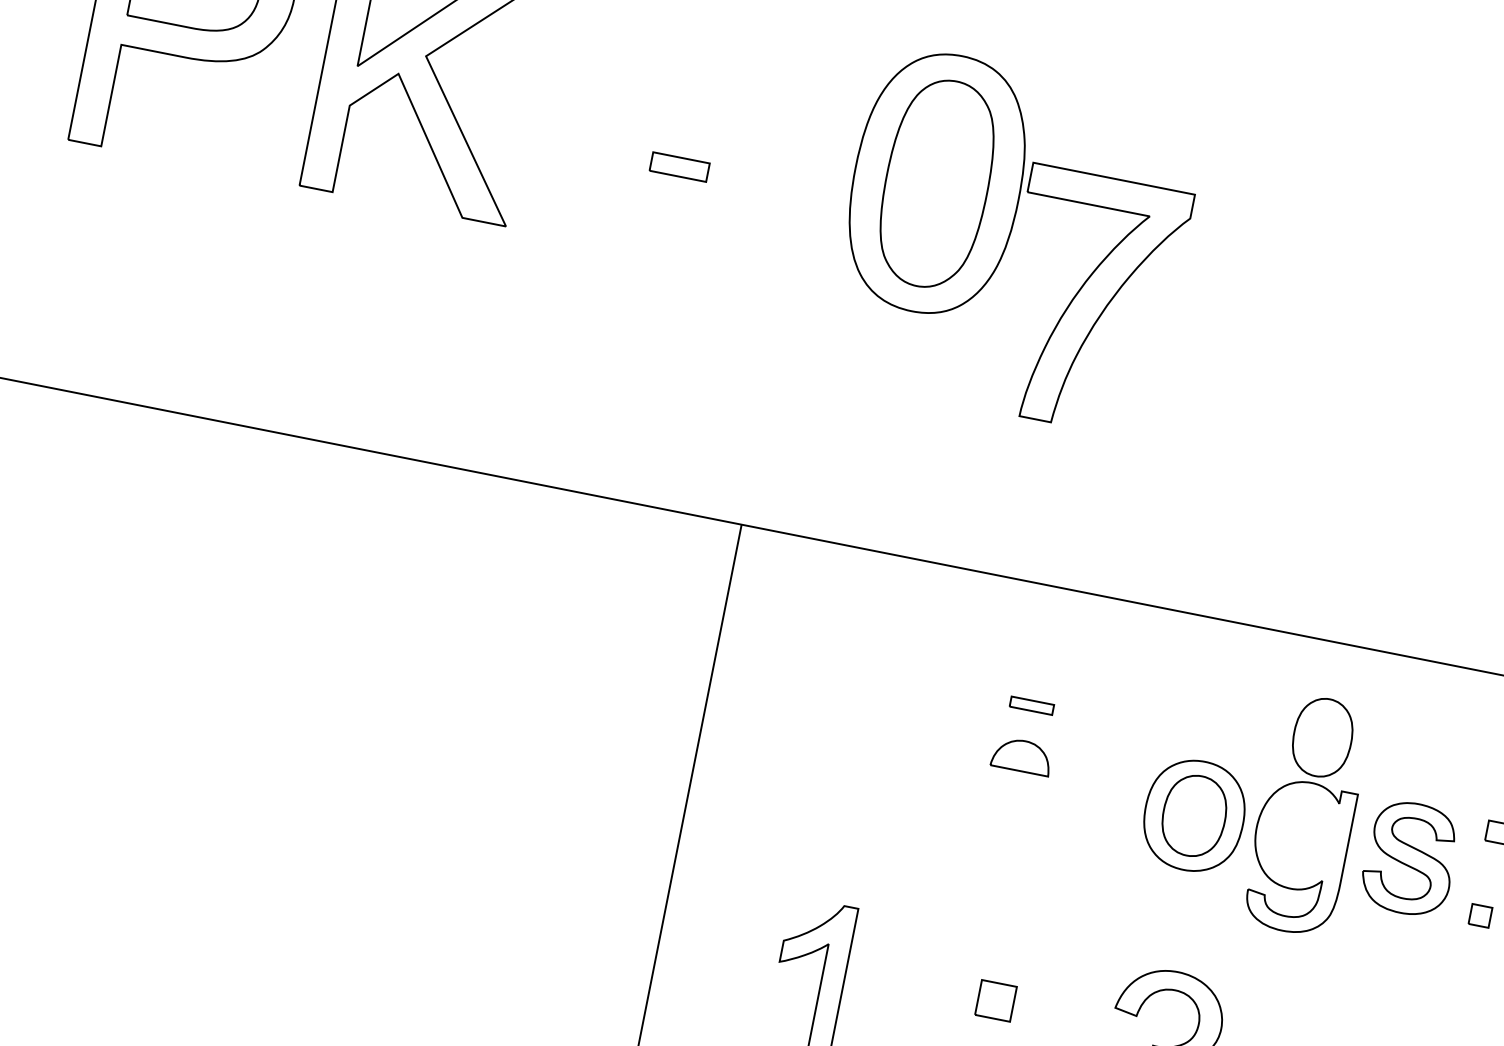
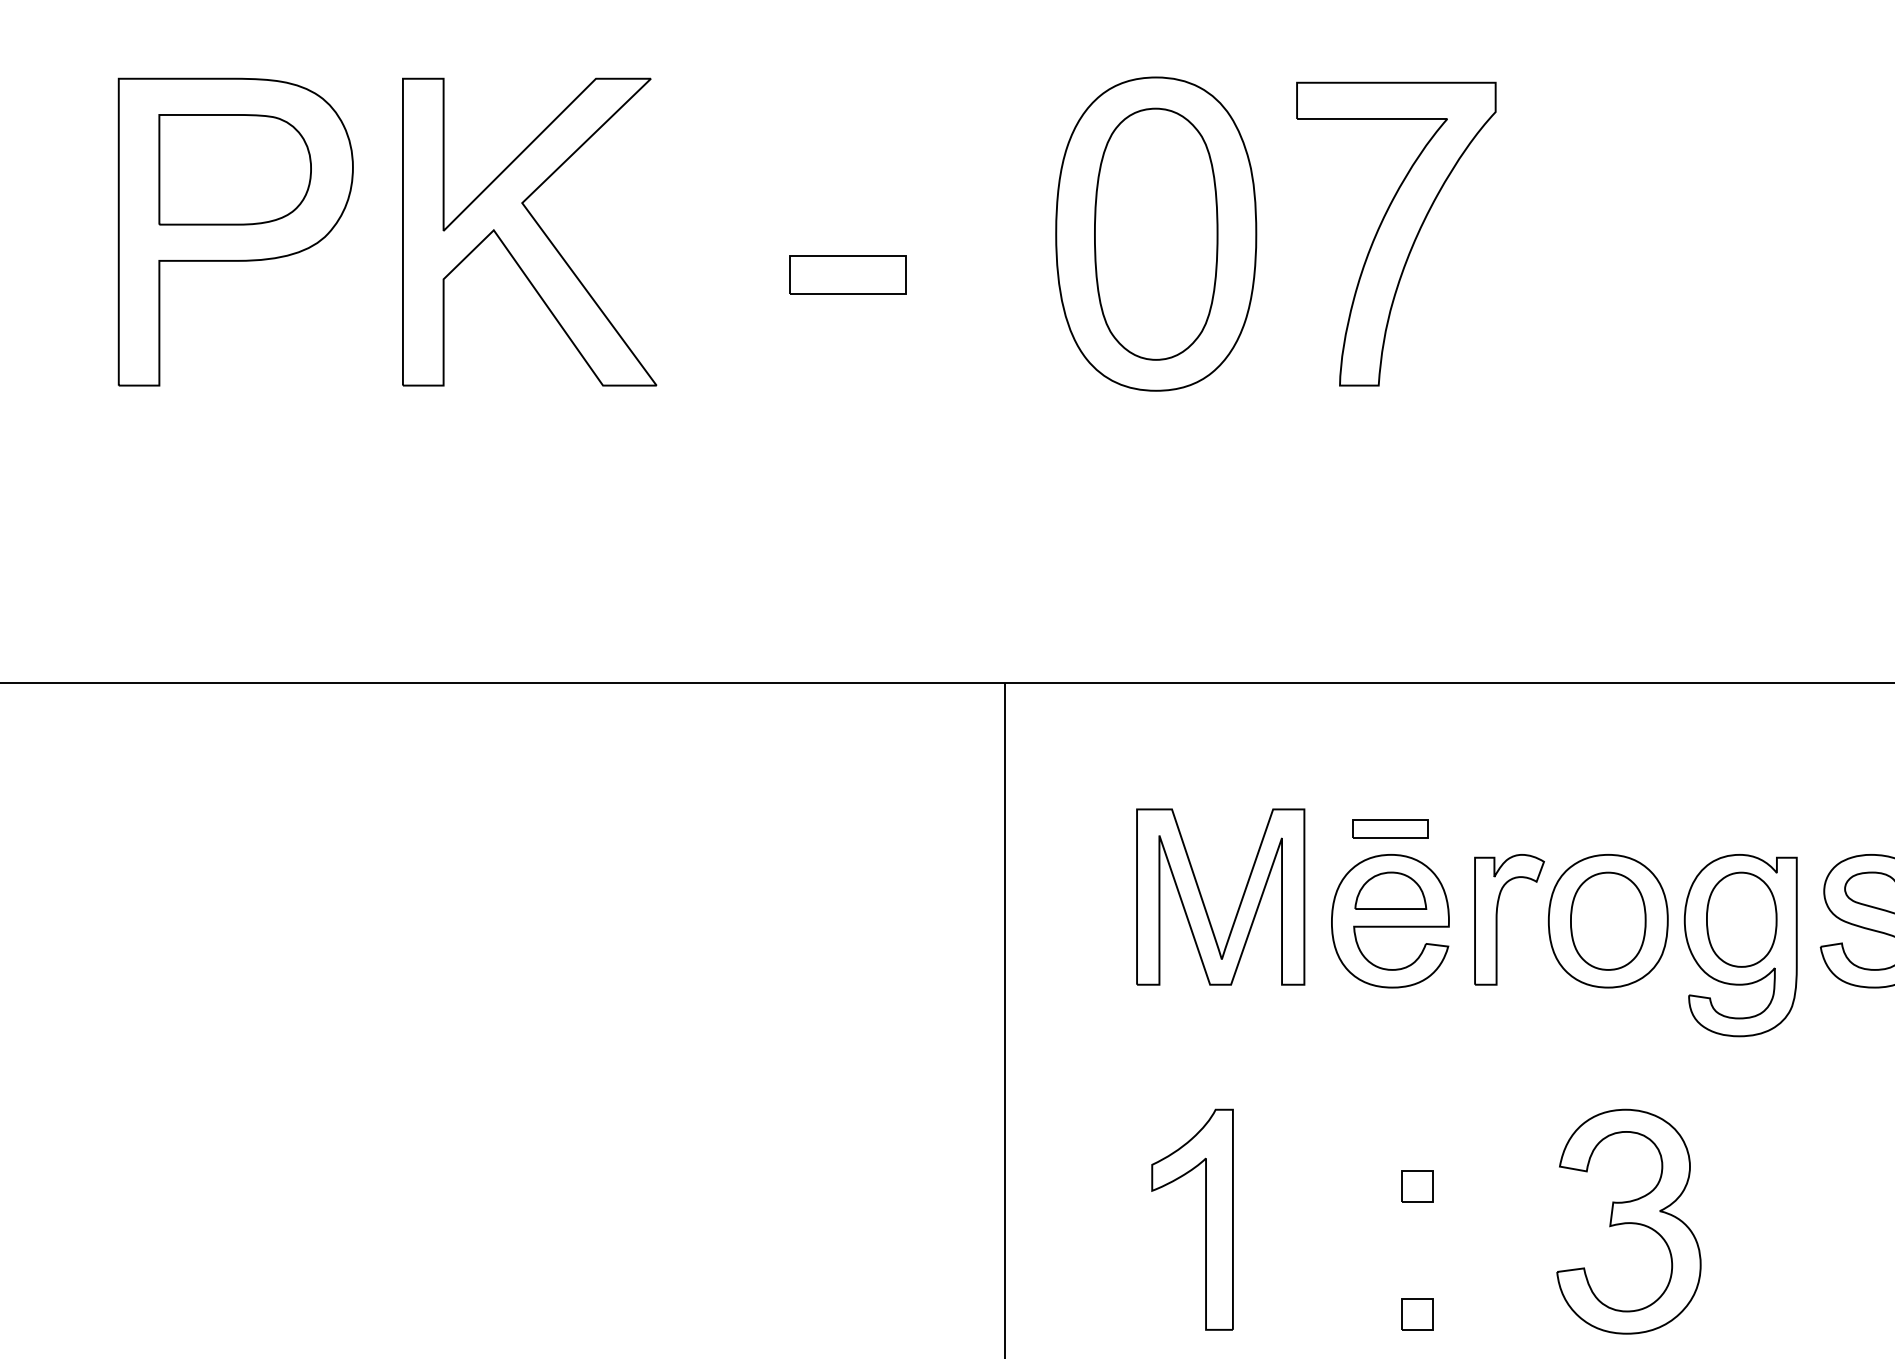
part: (679, 166) -> (847, 274), size x1.67
part: (1089, 301) -> (1396, 233), moved
part: (1032, 705) -> (1390, 828), size x1.43
part: (868, 735) -> (1204, 902), added
part: (1322, 737) -> (1741, 919), moved
part: (1017, 781) -> (1390, 921), added
part: (1104, 796) -> (1497, 919), added
part: (996, 1001) -> (1417, 1186), size x0.71

